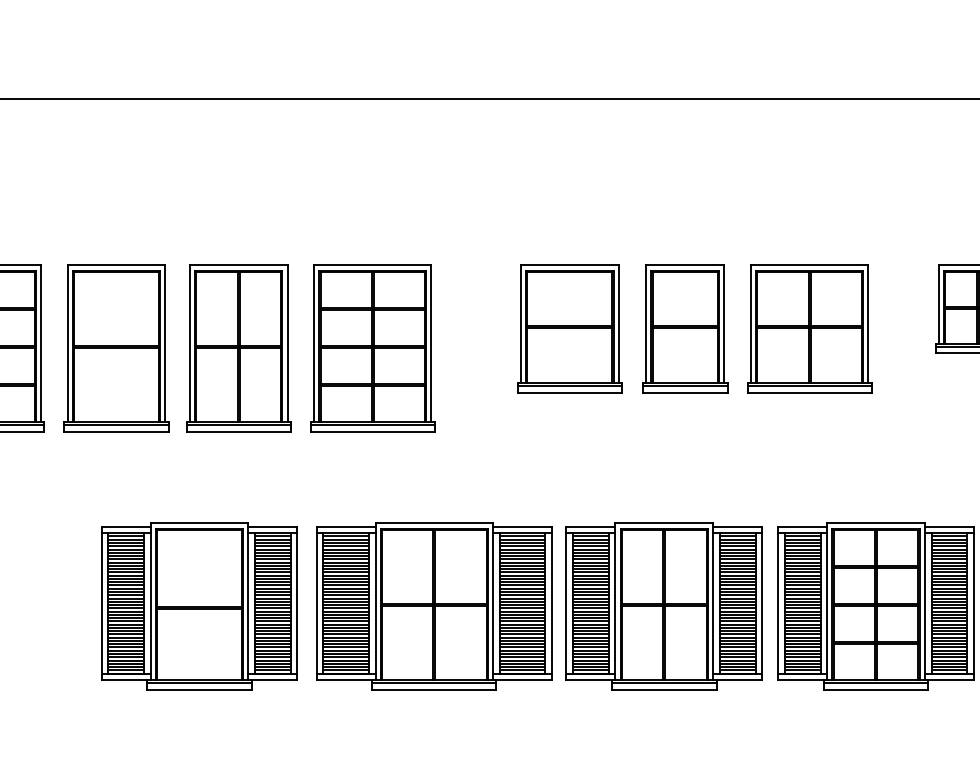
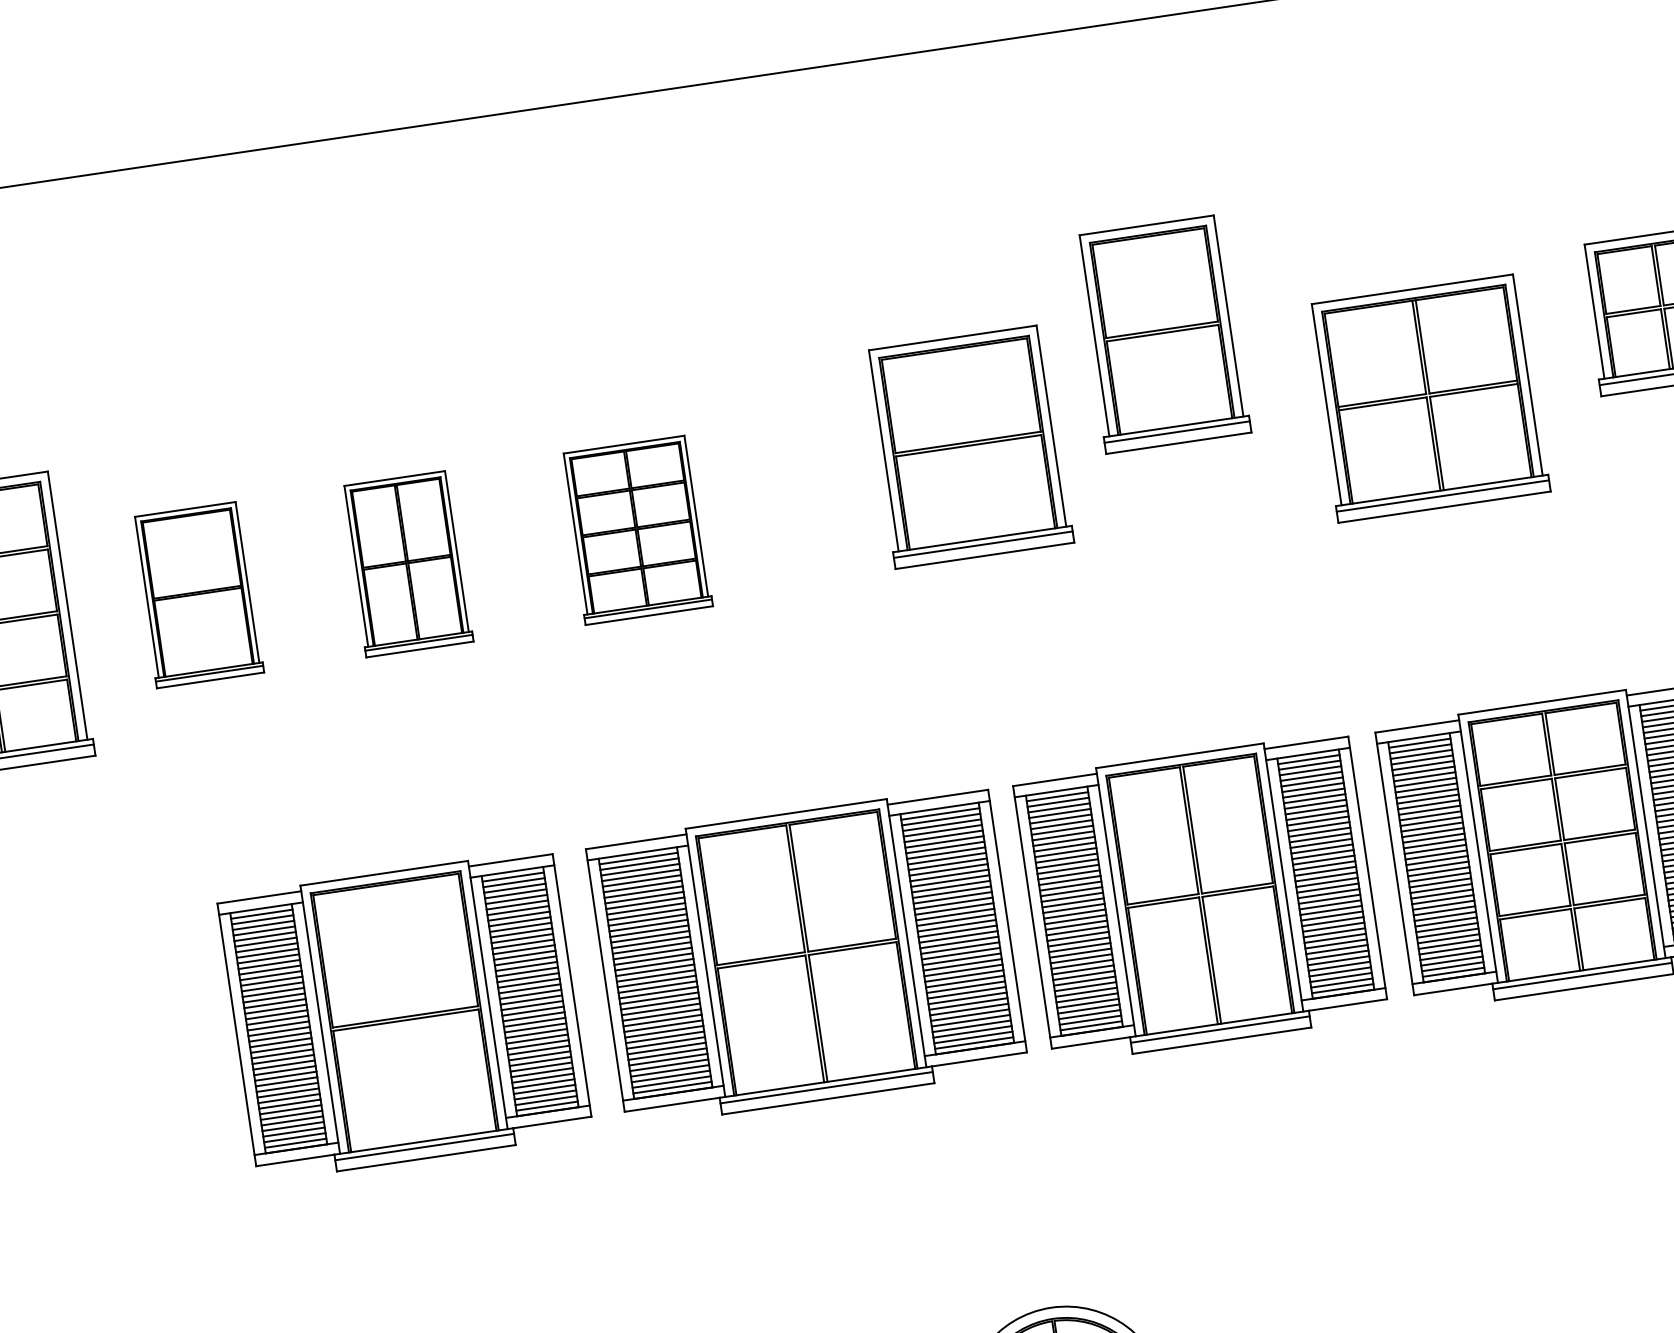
part: (685, 328) -> (1163, 333), moved
part: (809, 328) -> (1428, 397), moved
part: (116, 348) -> (197, 594), size x0.6
part: (238, 348) -> (406, 564), size x0.6
part: (372, 348) -> (636, 530), size x0.6

